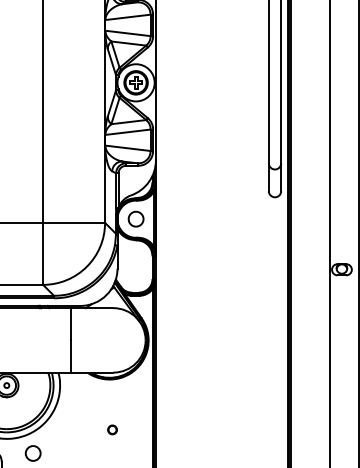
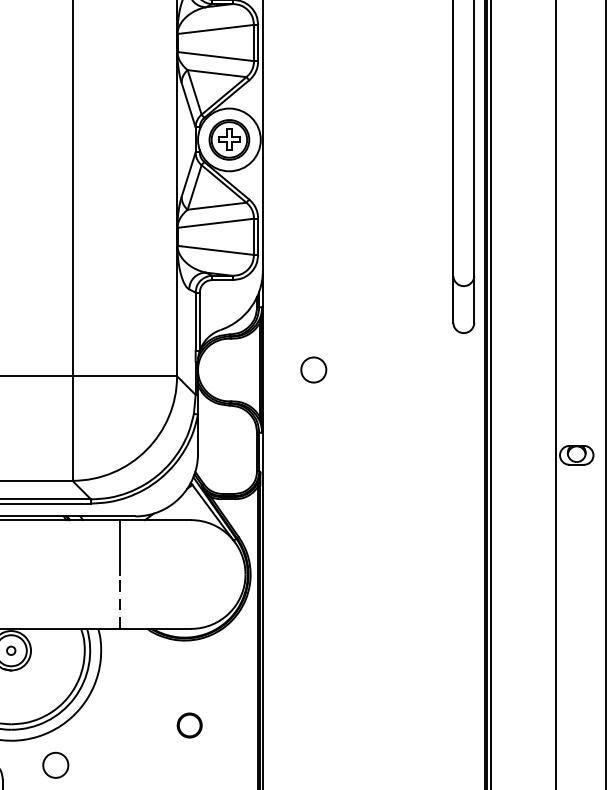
part: (135, 218) -> (312, 368), moved
line: (71, 356) -> (120, 601), solid -> dashed
part: (112, 429) -> (189, 724), size x1.6

